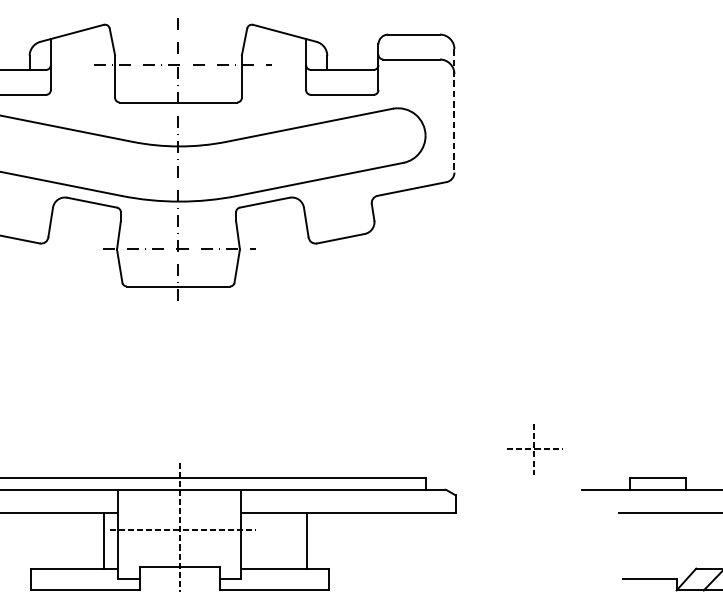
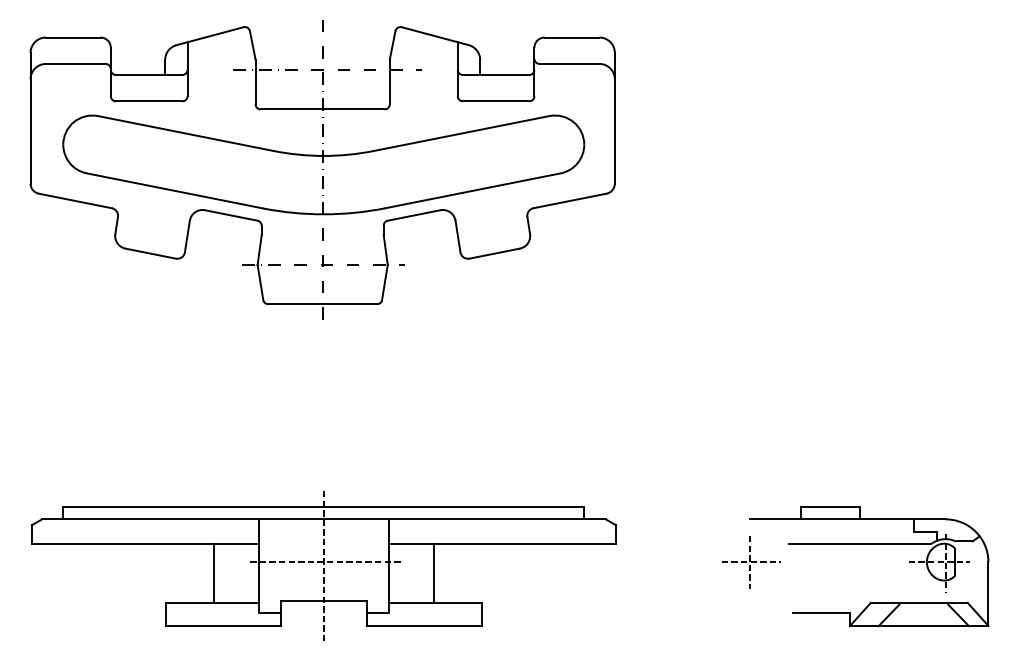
line: (454, 111) -> (614, 118), dashed -> solid
part: (535, 449) -> (751, 562), moved
line: (104, 539) -> (214, 572), moved
line: (306, 539) -> (433, 572), moved

